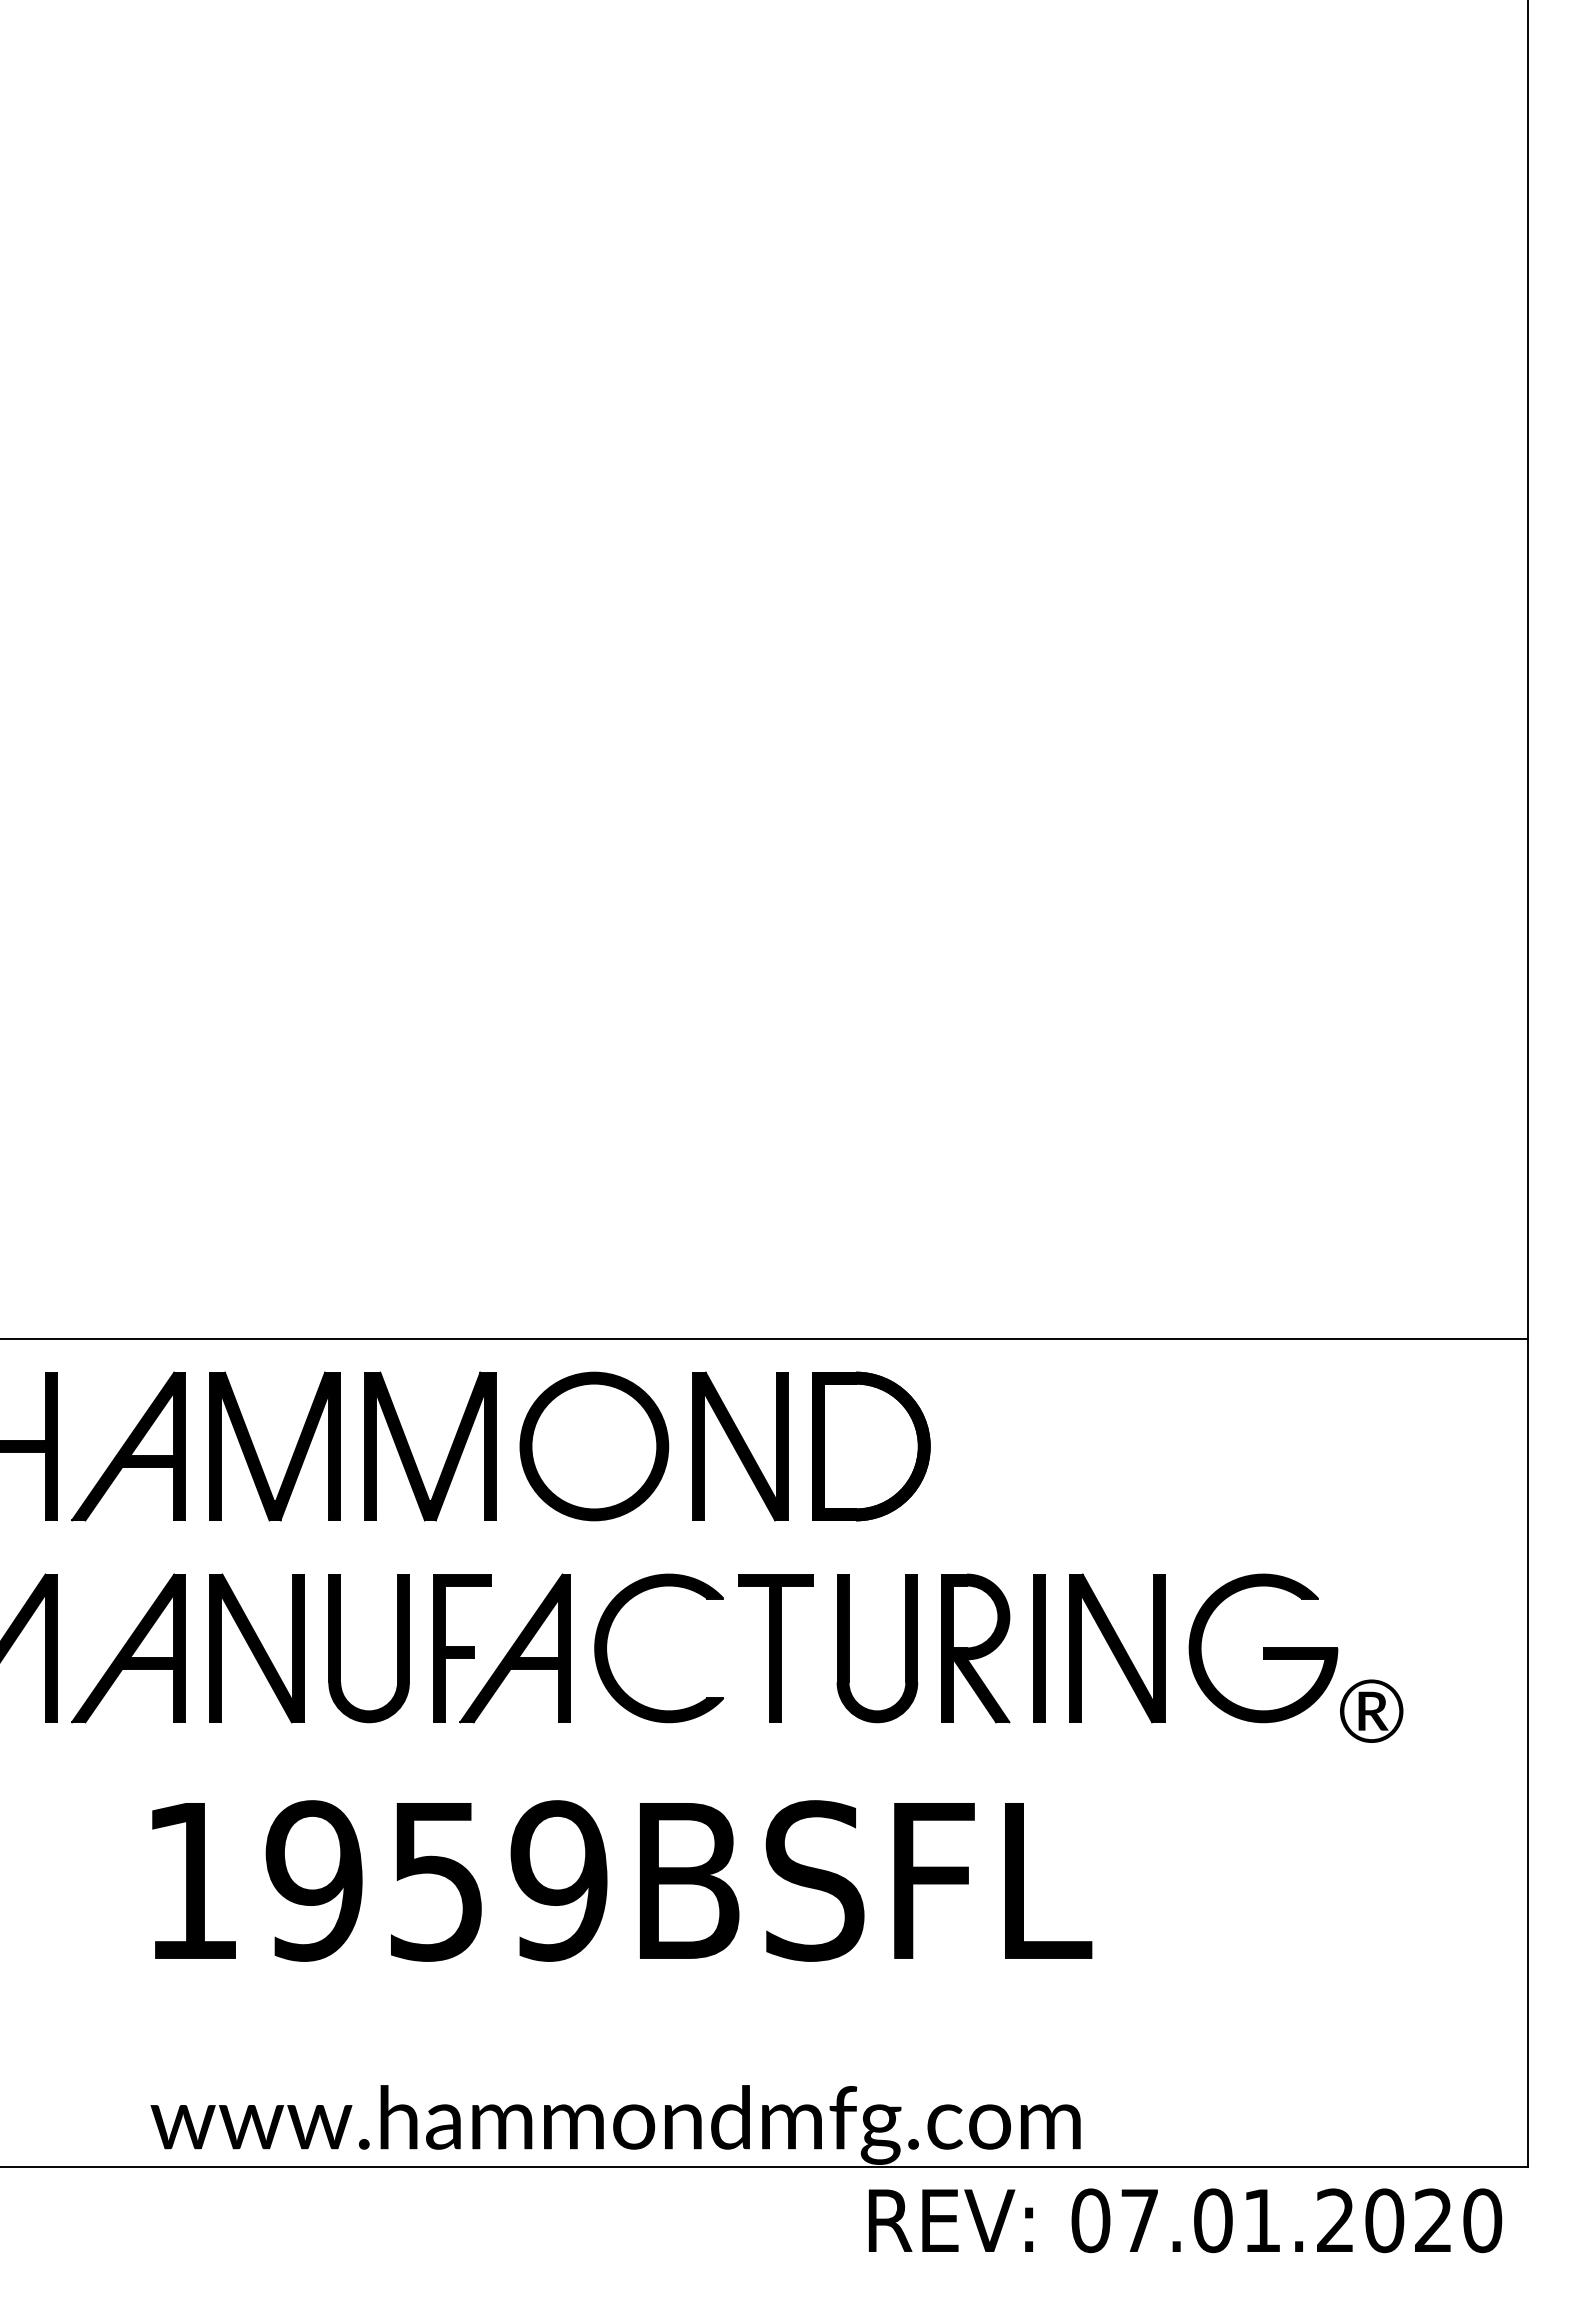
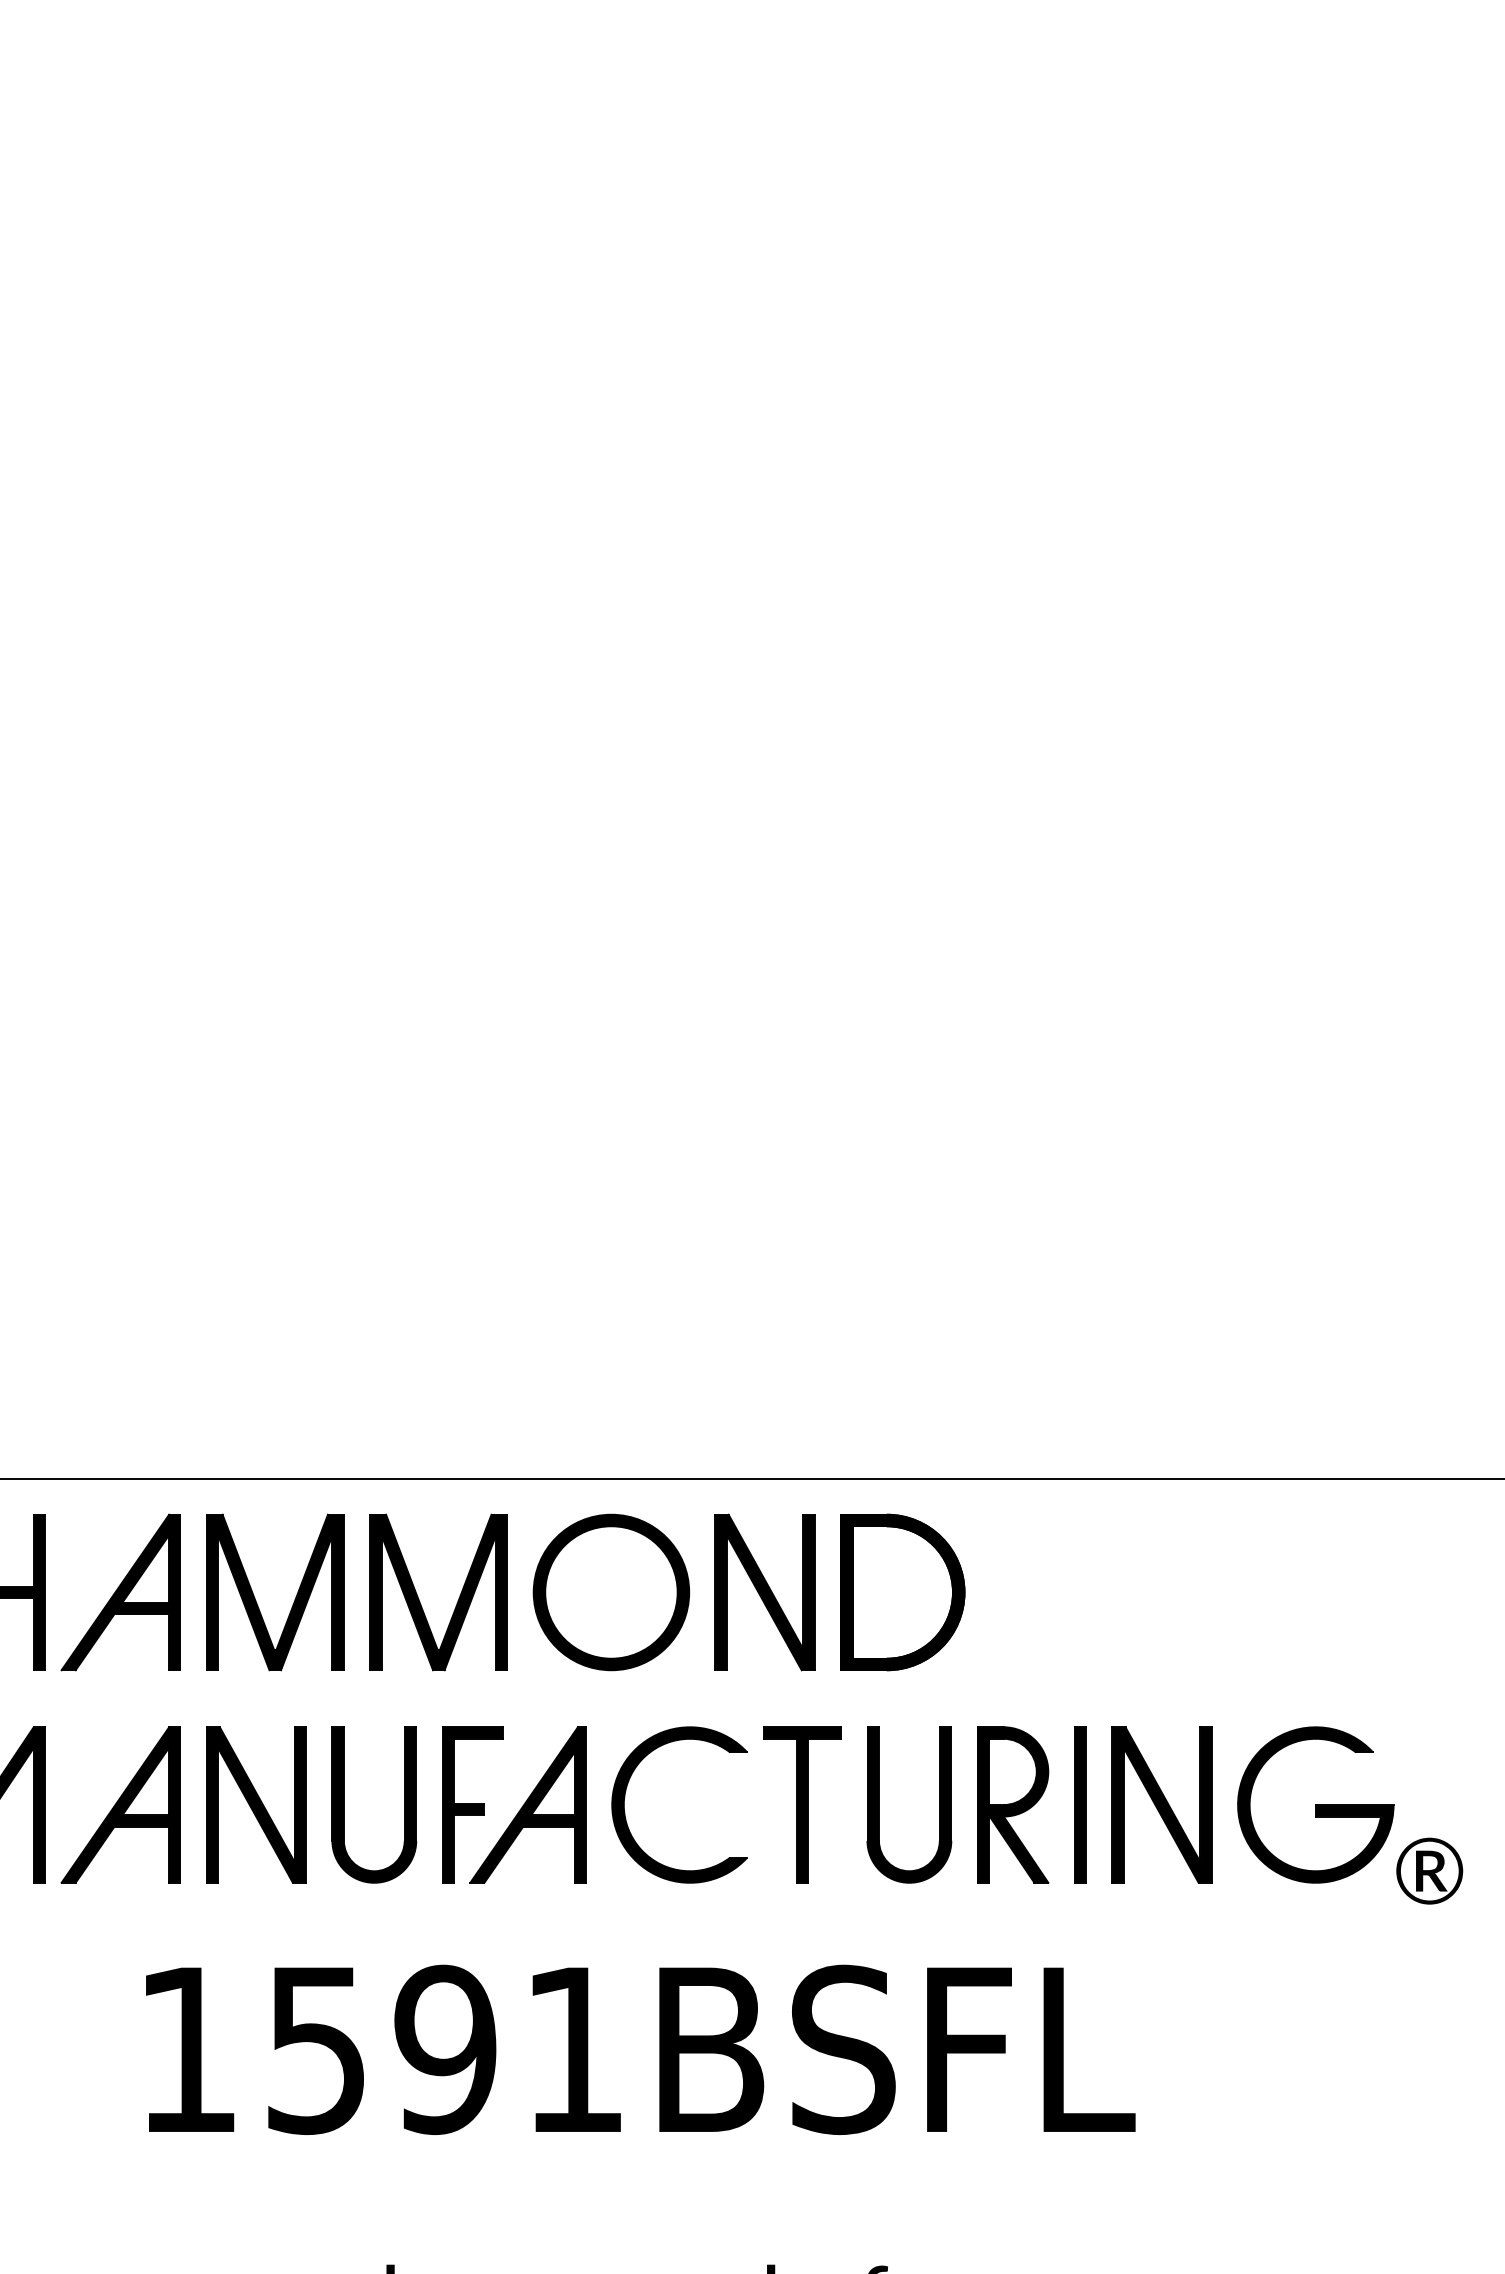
text: (436, 1880) -> (445, 2049), 1959BSFL -> 1591BSFL

